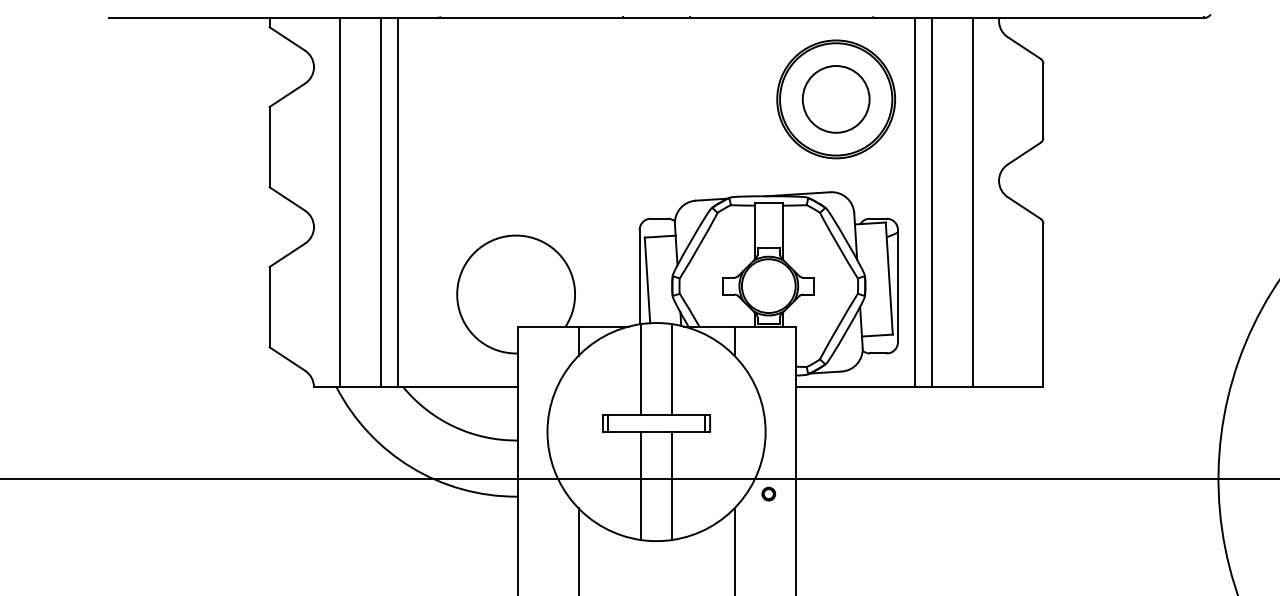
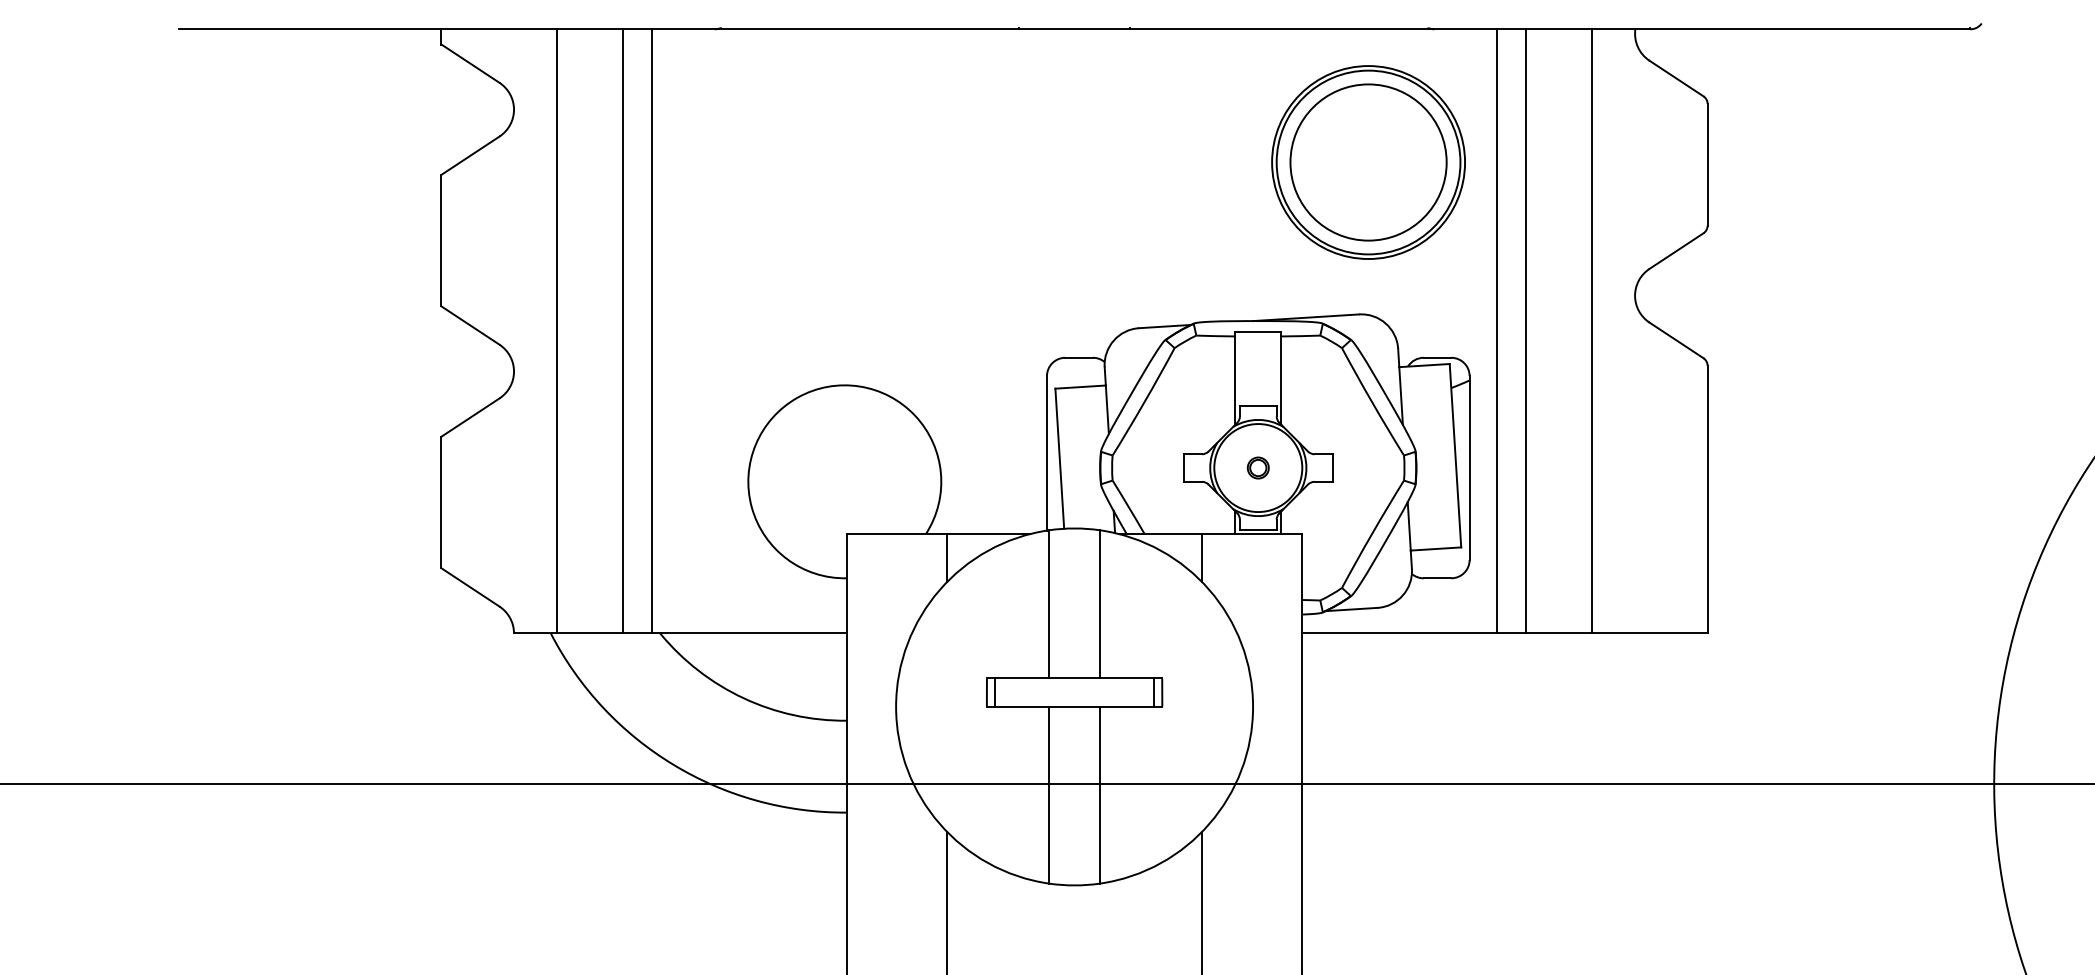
circle: (835, 99) -> (1367, 162), size x1.43
part: (768, 493) -> (1257, 467), moved

